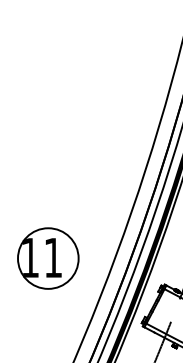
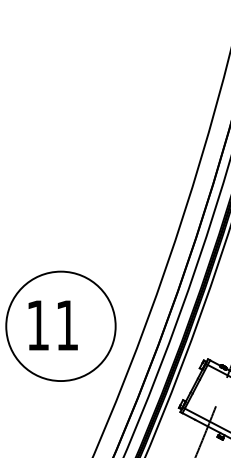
circle: (47, 258) -> (60, 326), size x1.43

